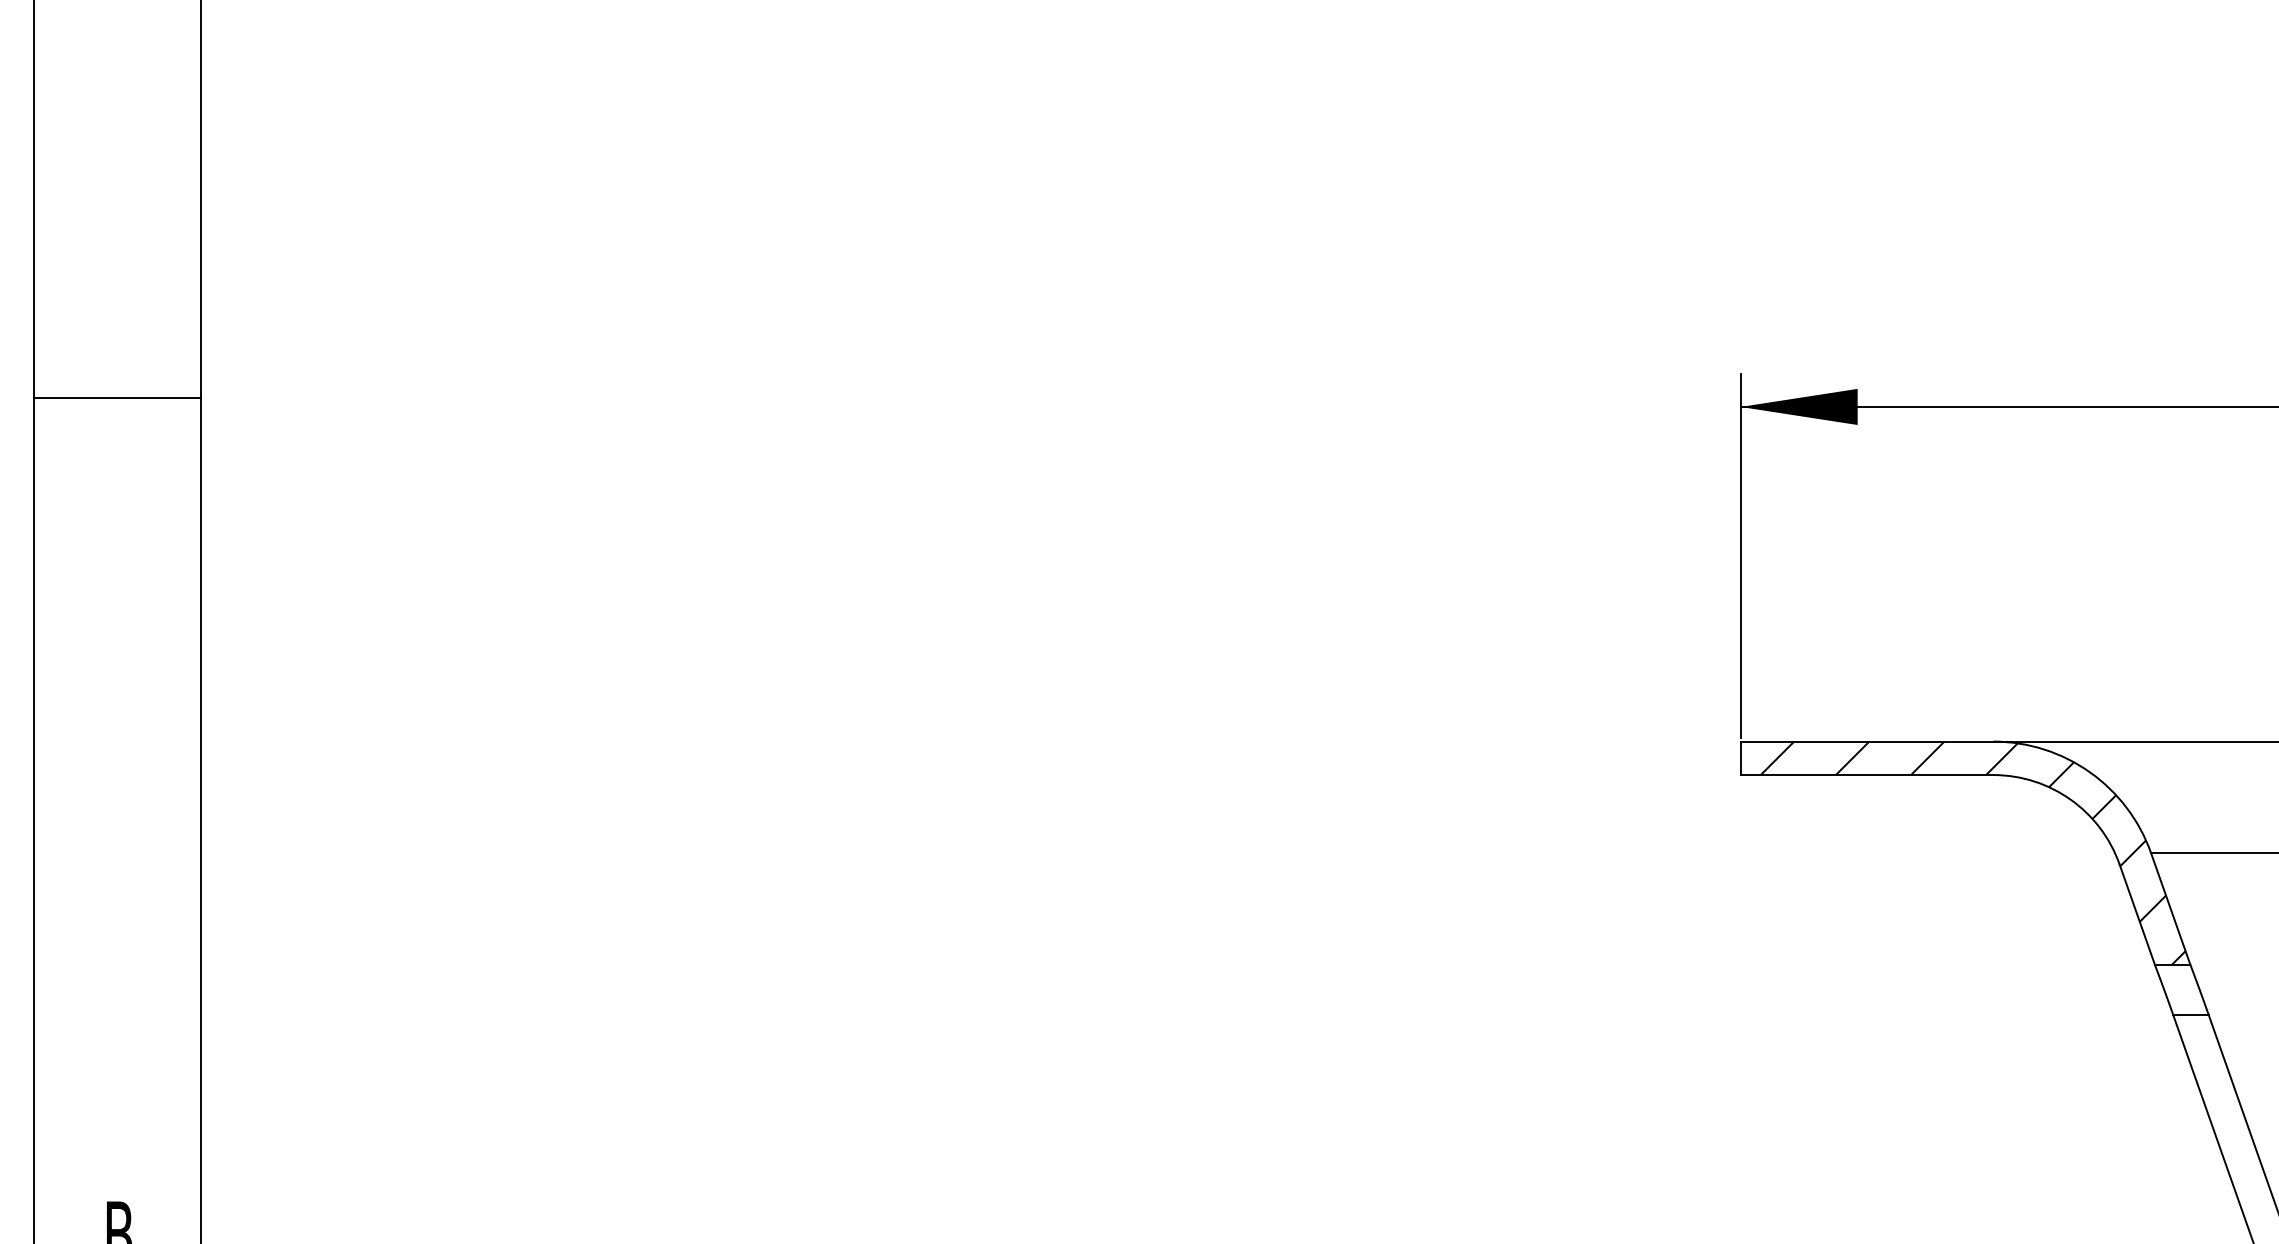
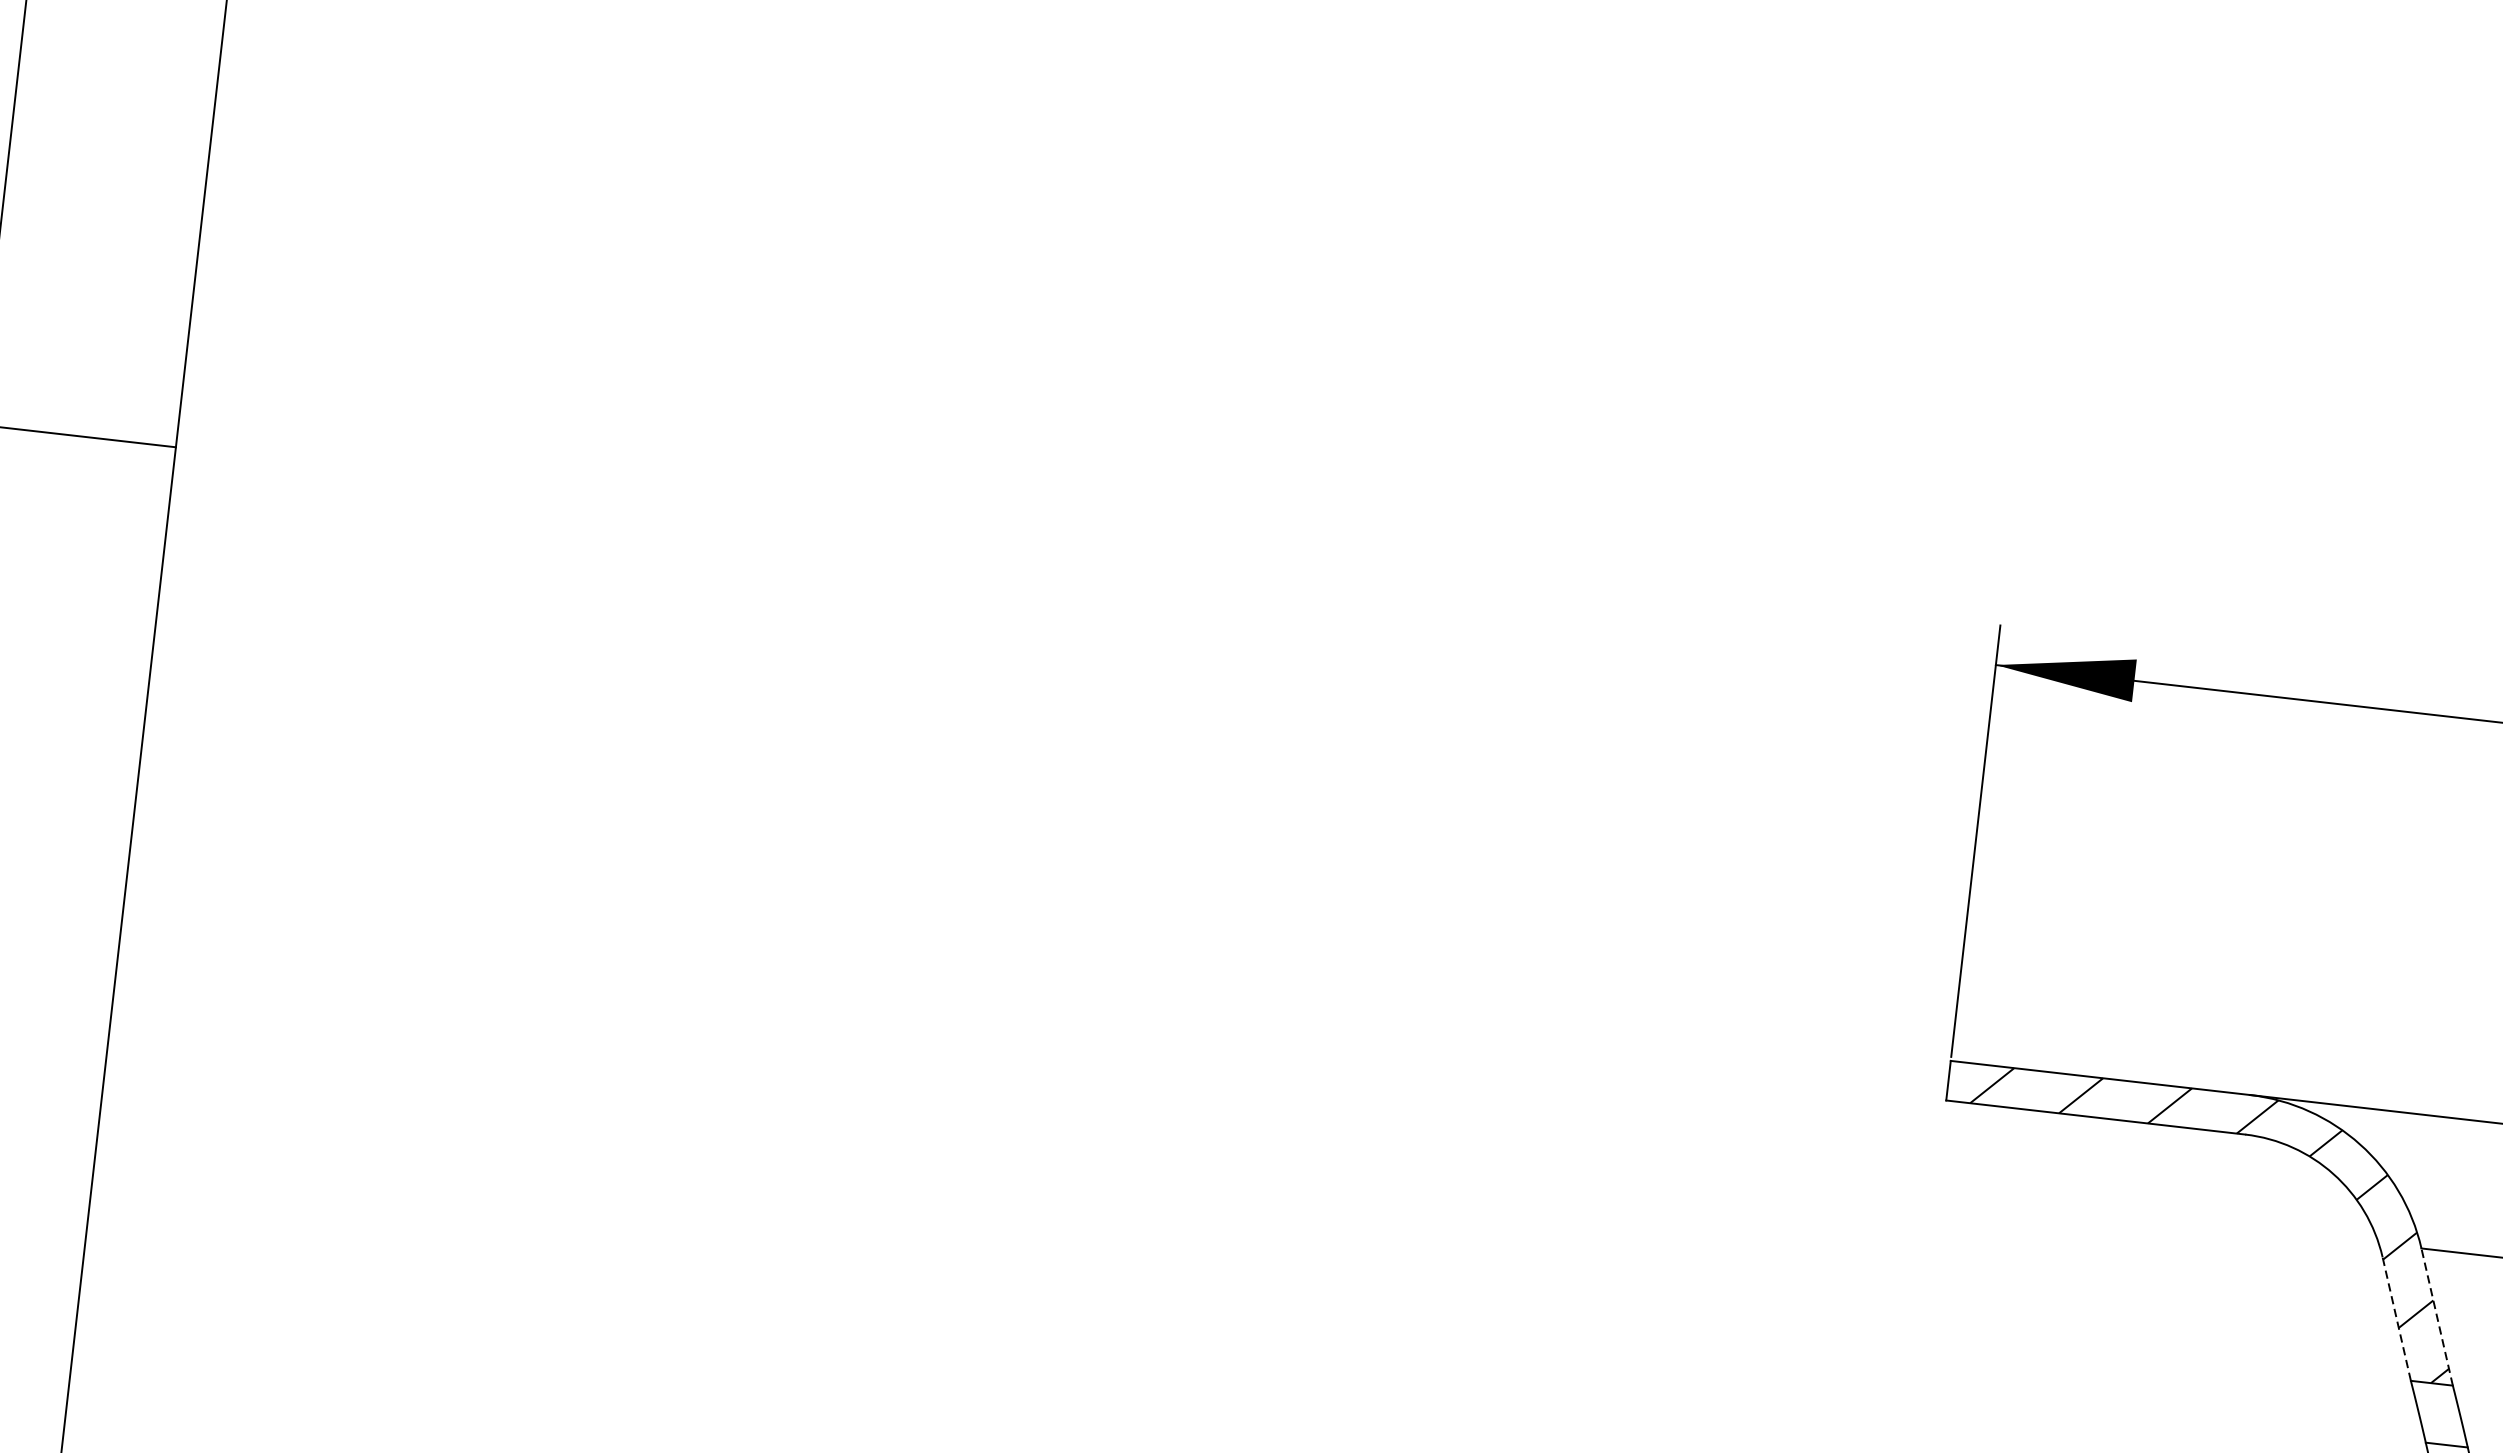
line: (2170, 908) -> (2436, 1316), solid -> dashed
line: (2137, 914) -> (2397, 1318), solid -> dashed

